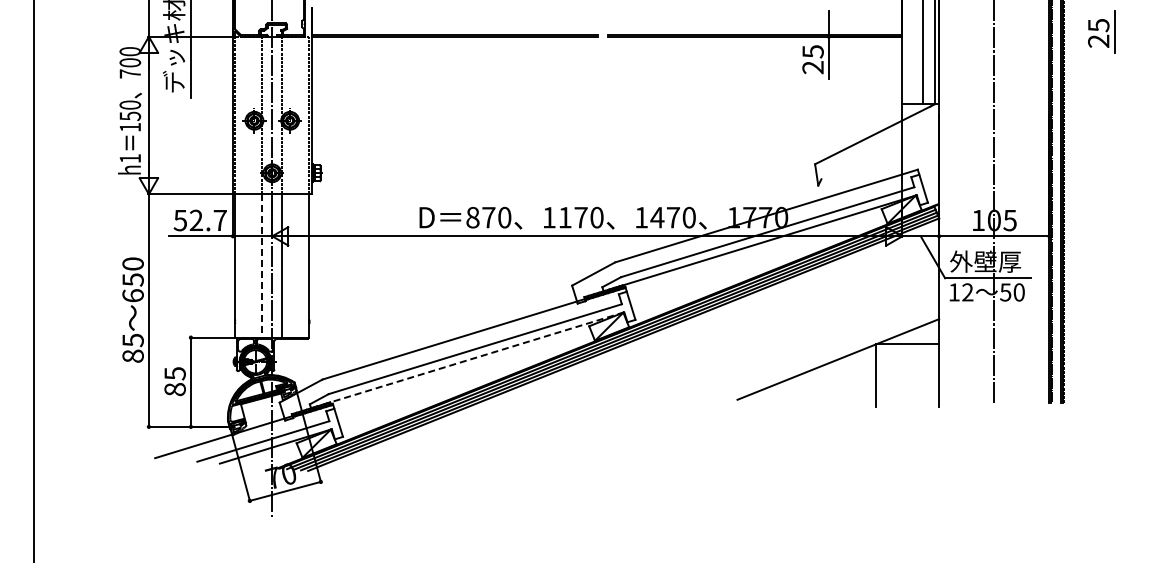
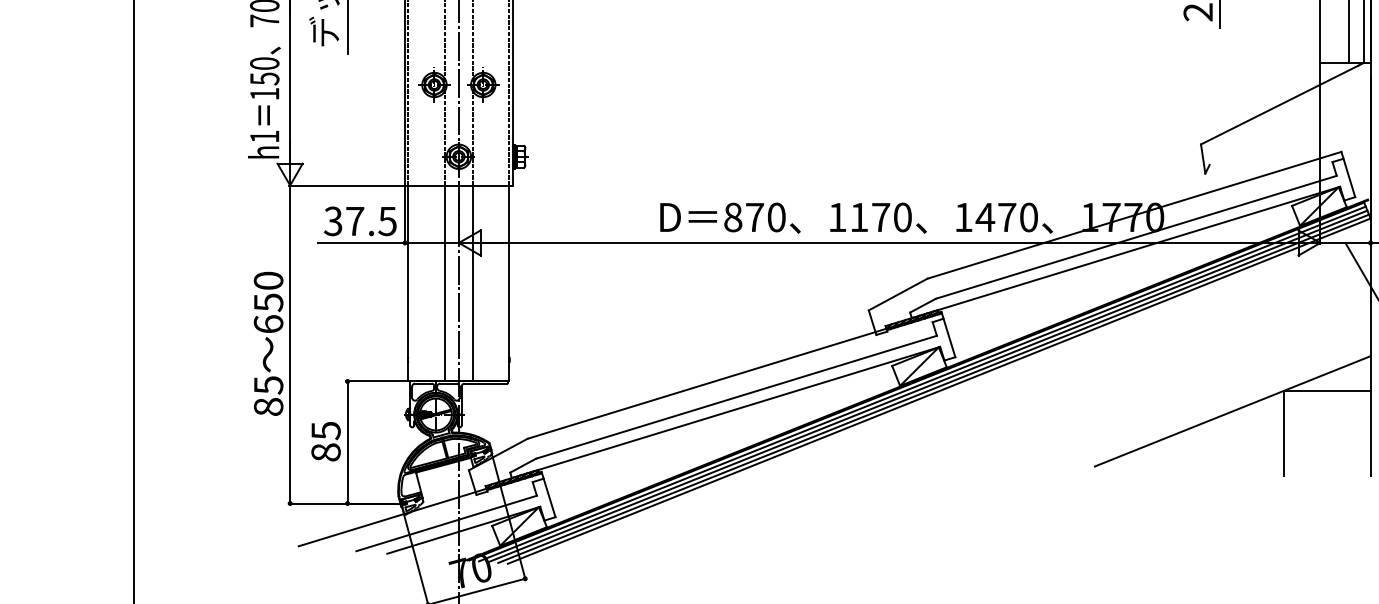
text: (200, 220) -> (360, 221), 52.7 -> 37.5
line: (262, 265) -> (445, 282), dashed -> solid
line: (467, 360) -> (725, 412), dashed -> solid

